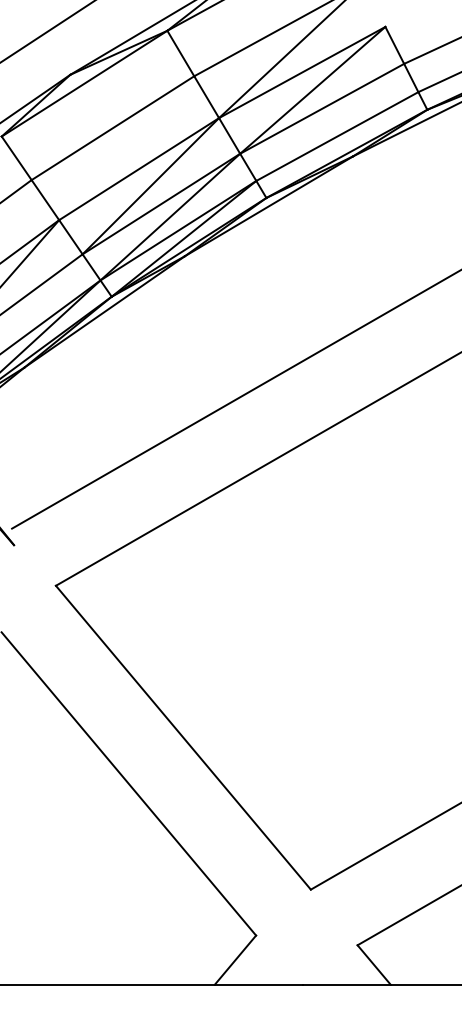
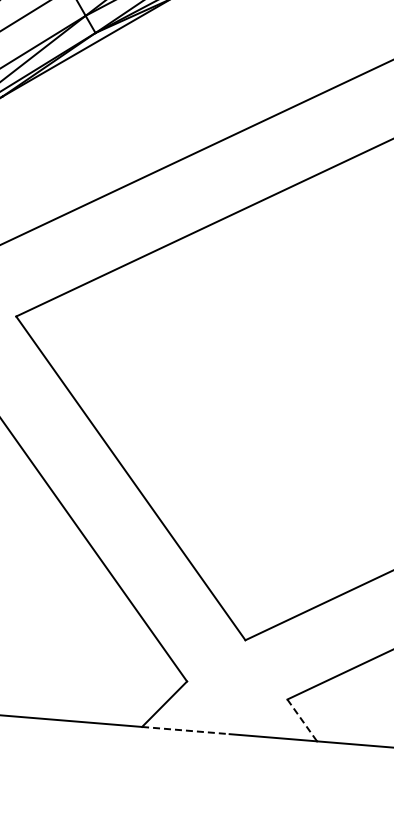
line: (374, 964) -> (302, 720), solid -> dashed
line: (258, 984) -> (185, 730), solid -> dashed

